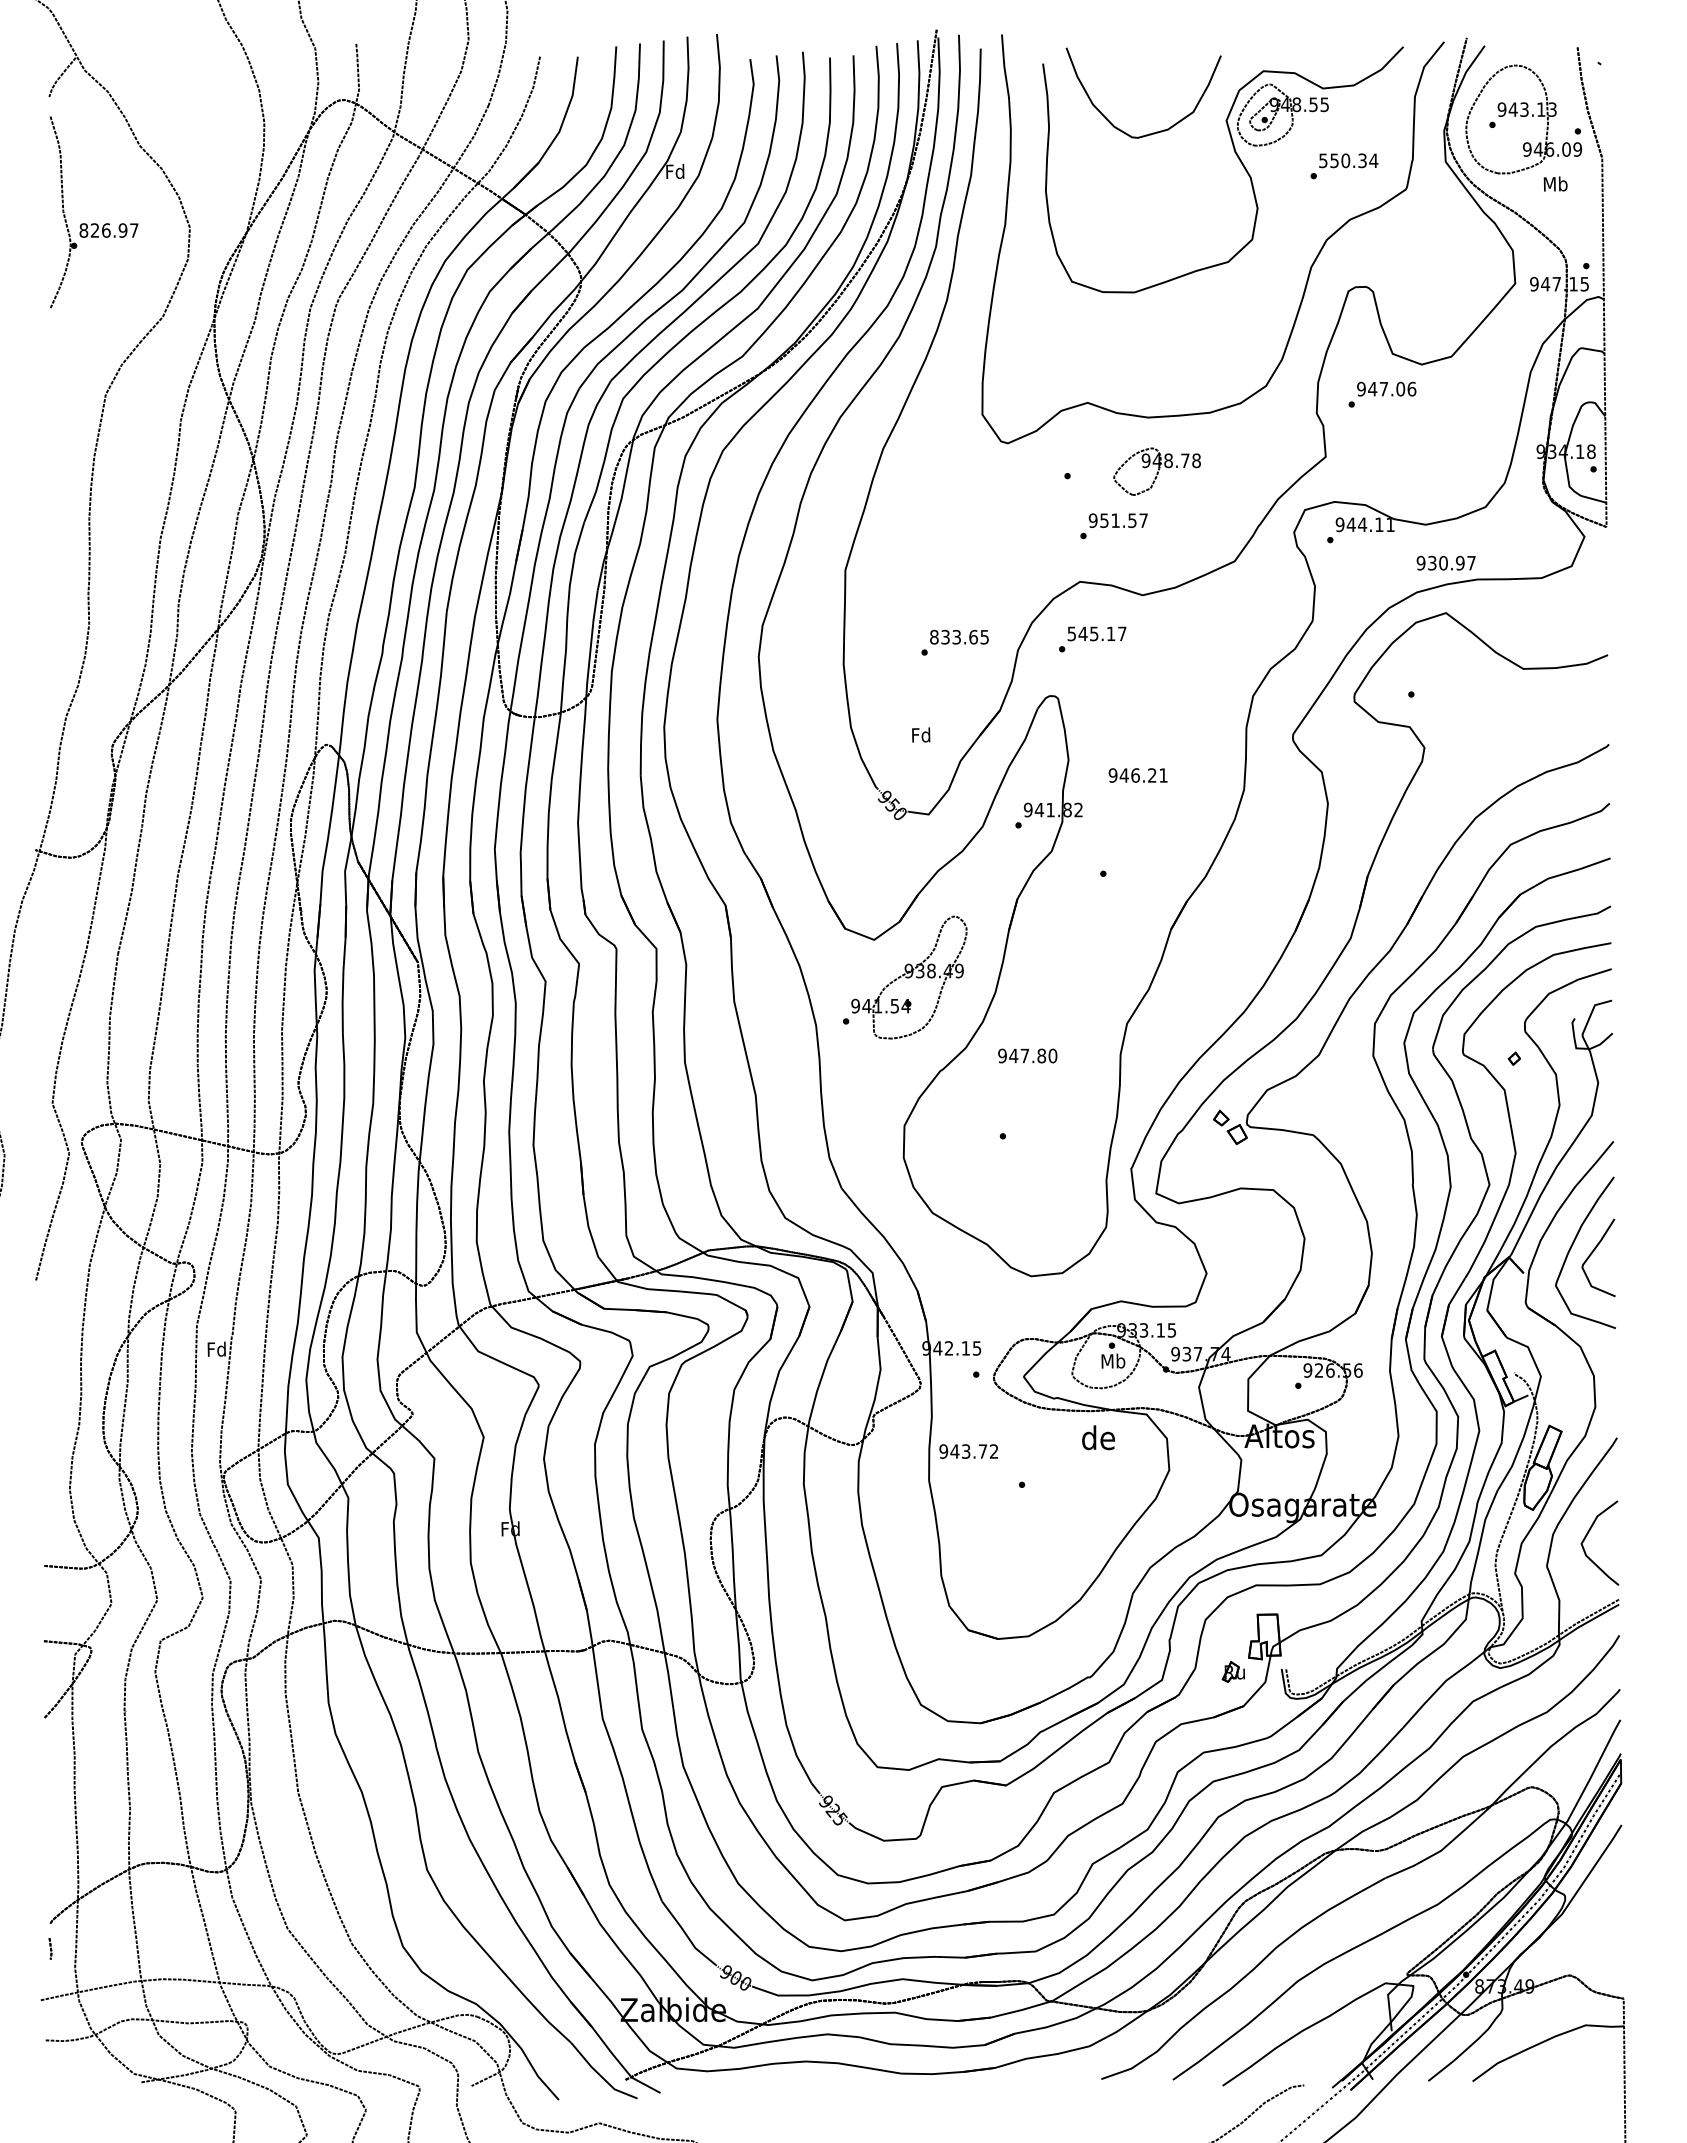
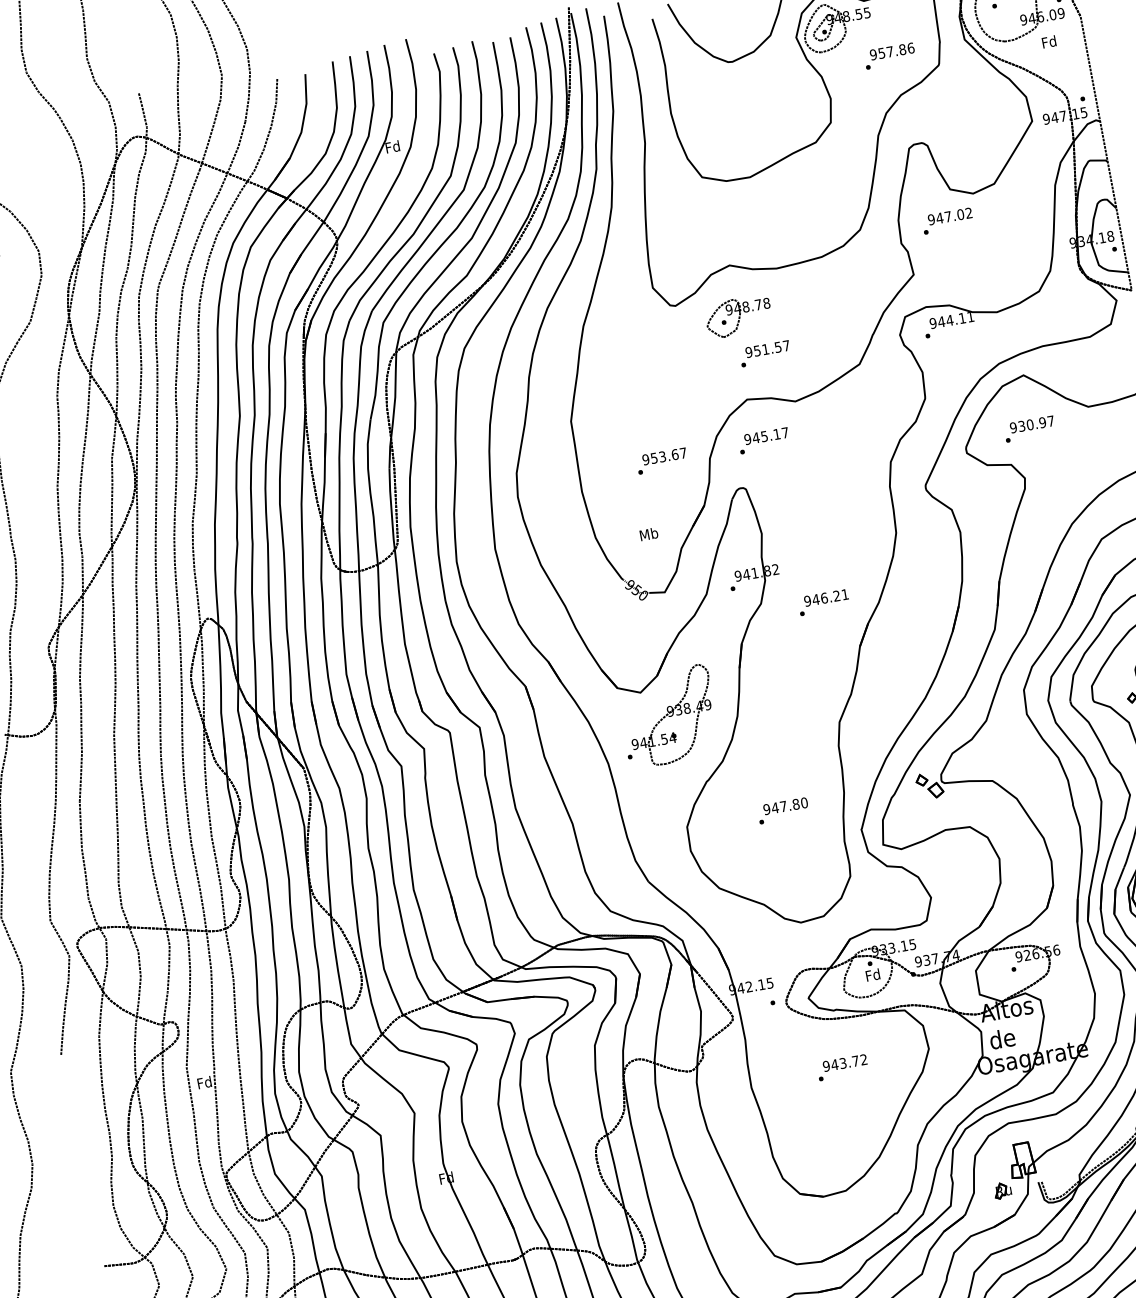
text: (1348, 160) -> (892, 51), 550.34 -> 957.86
text: (1555, 183) -> (1049, 41), Mb -> Fd
text: (1411, 388) -> (968, 212), 947.06 -> 947.02
part: (1156, 471) -> (738, 316), moved
text: (1445, 562) -> (1031, 424), moved
text: (1071, 633) -> (747, 439), 545.17 -> 945.17
text: (959, 636) -> (664, 455), 833.65 -> 953.67
text: (921, 734) -> (649, 533), Fd -> Mb
text: (1137, 775) -> (825, 597), moved
text: (1027, 1055) -> (785, 805), moved
text: (1113, 1360) -> (873, 974), Mb -> Fd
text: (1098, 1437) -> (1002, 1038), moved
text: (968, 1451) -> (844, 1063), moved

